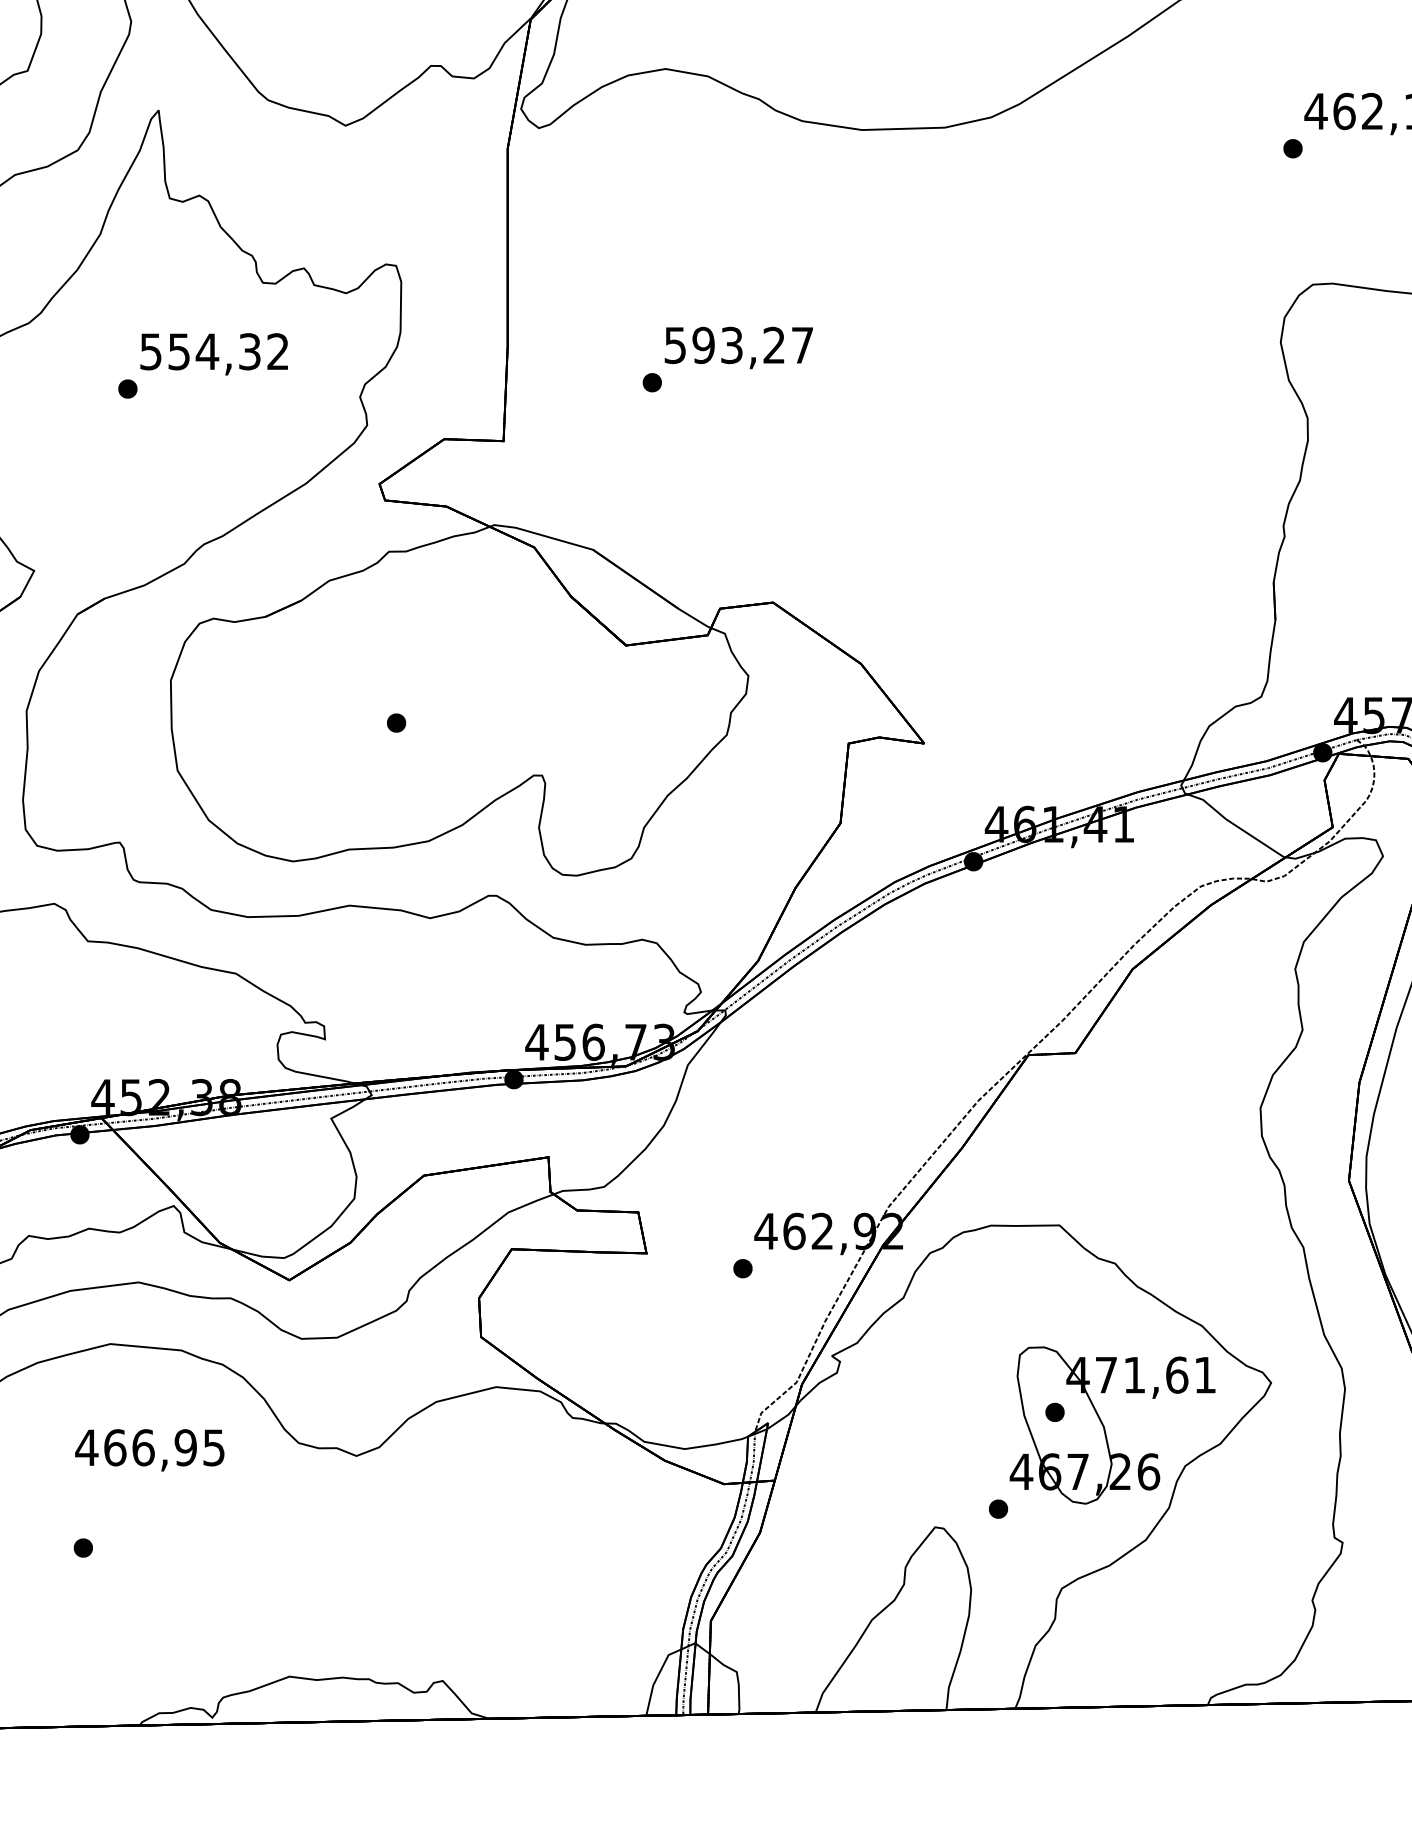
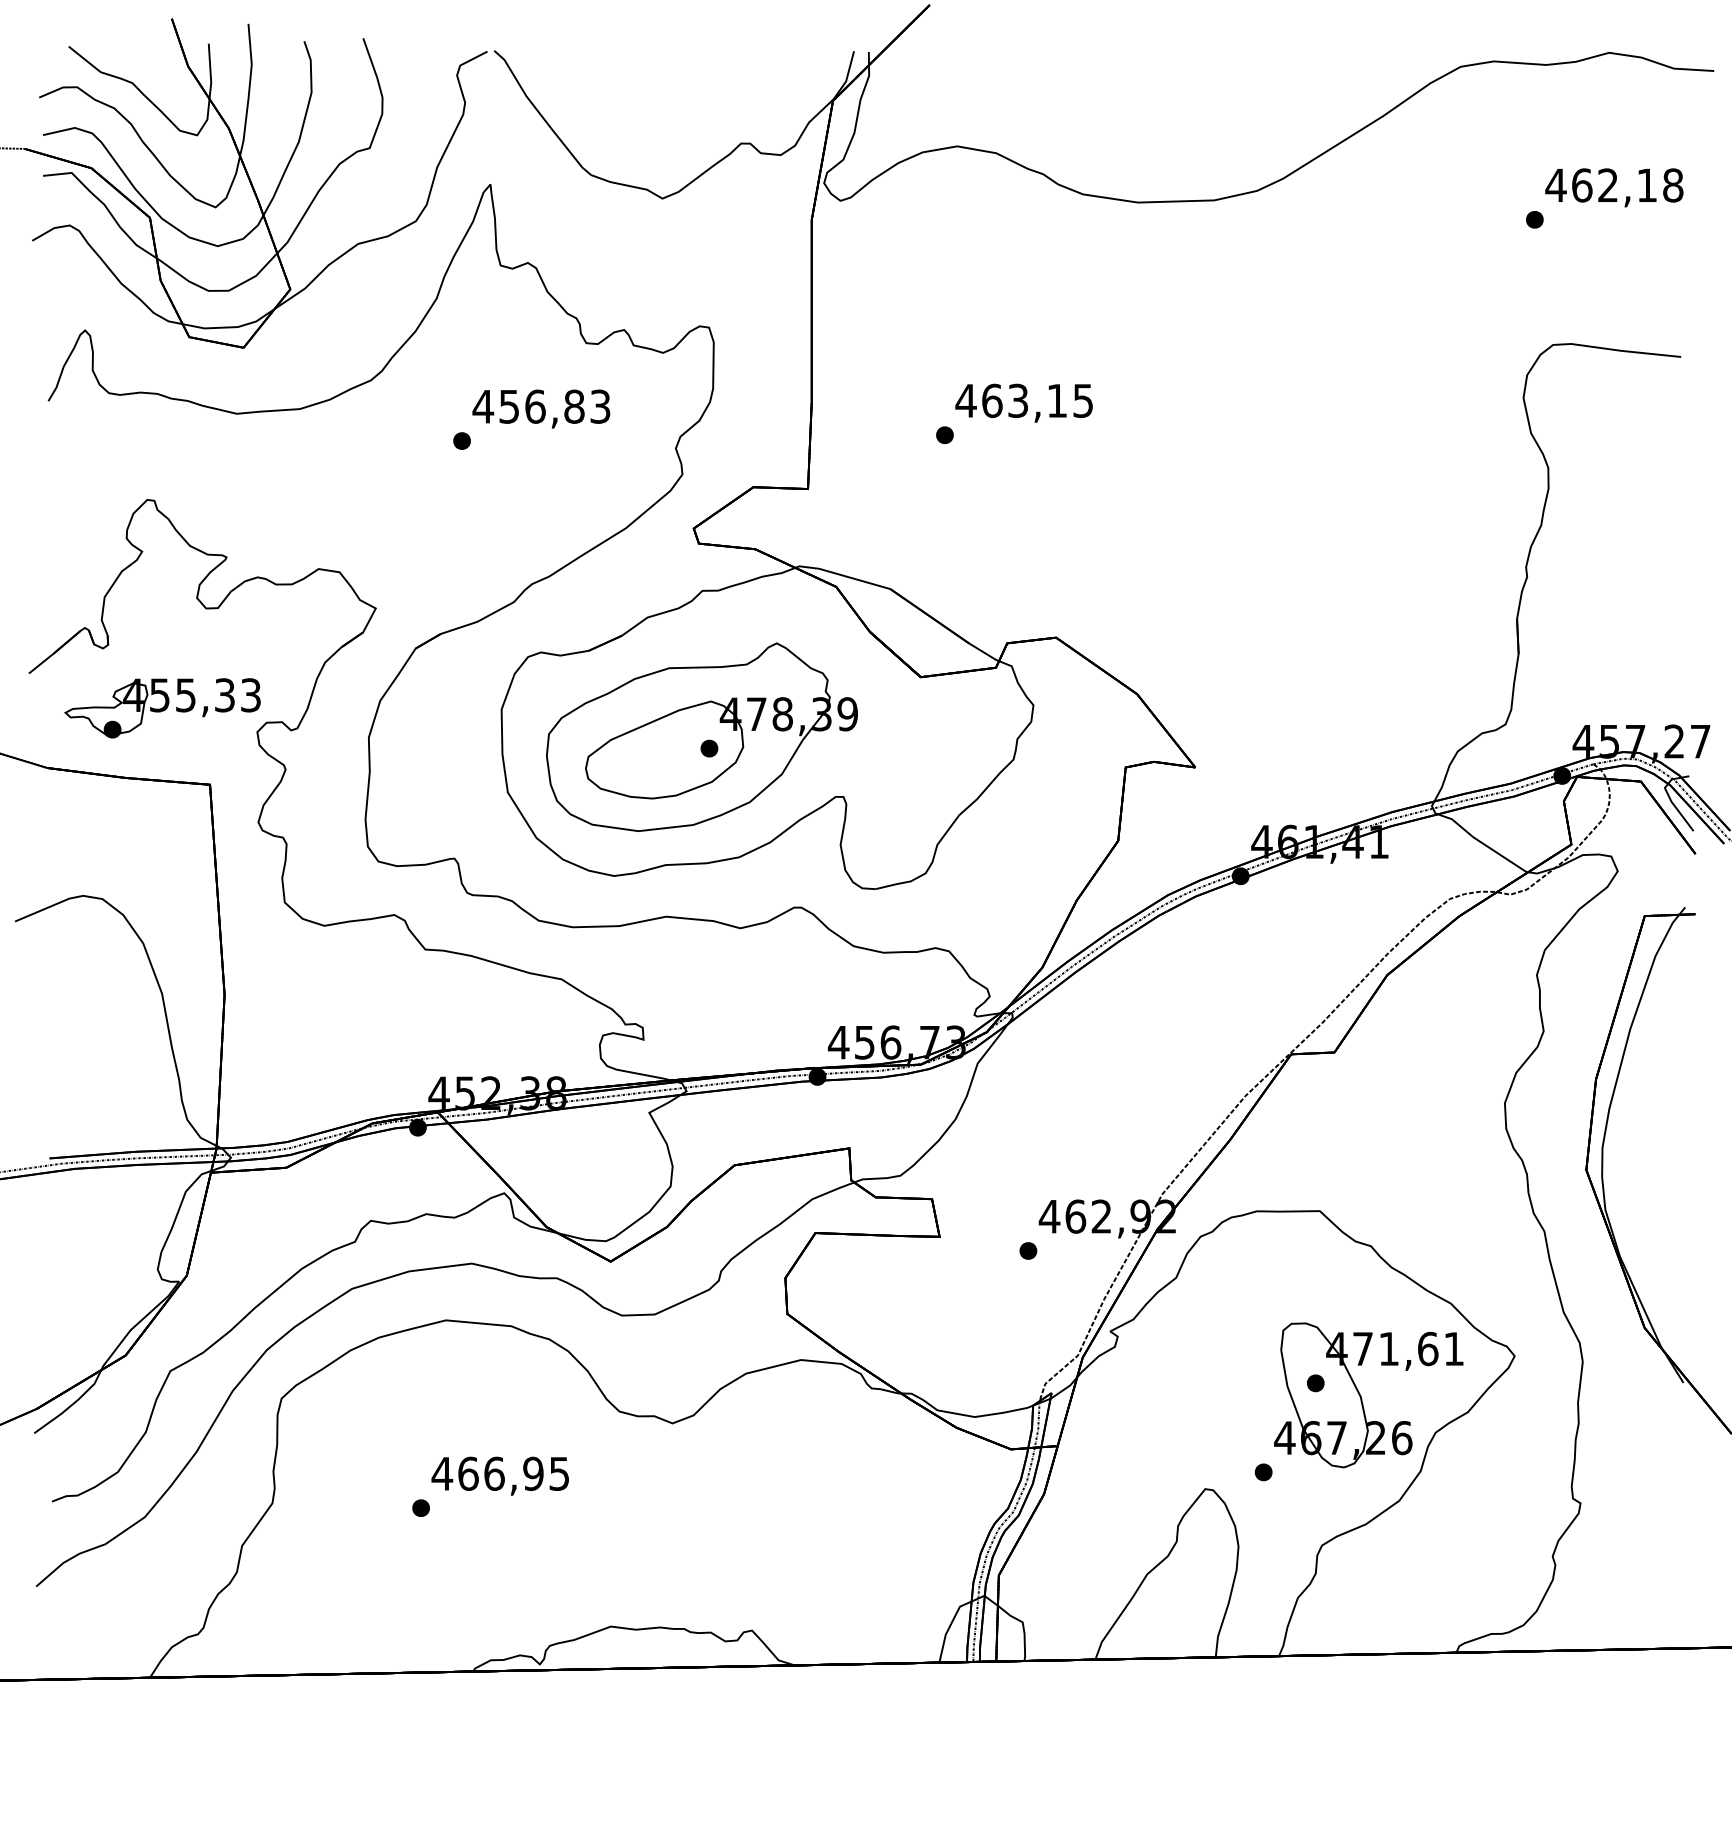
text: (737, 344) -> (1023, 400), 593,27 -> 463,15
text: (214, 351) -> (541, 406), 554,32 -> 456,83
part: (387, 709) -> (701, 736), added
text: (148, 1449) -> (499, 1475), moved

